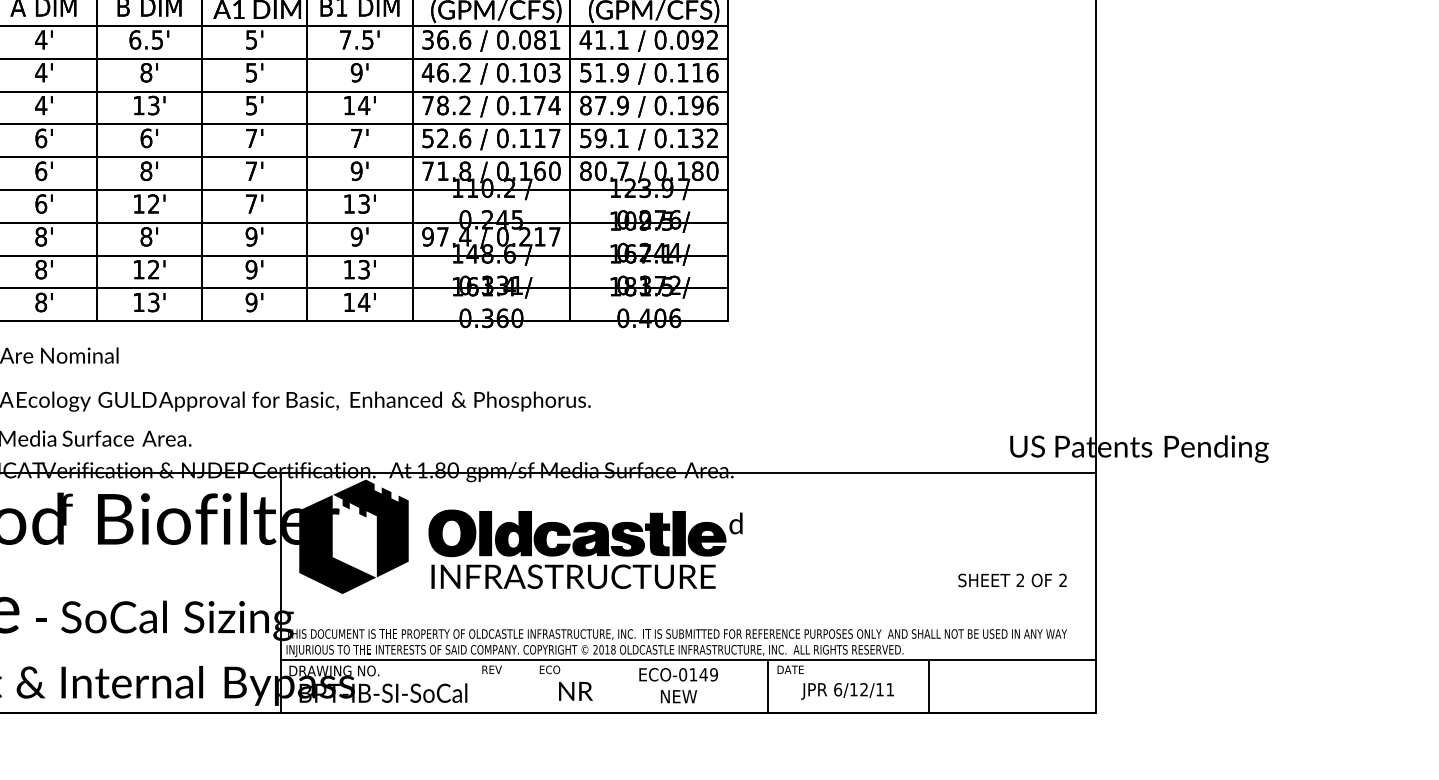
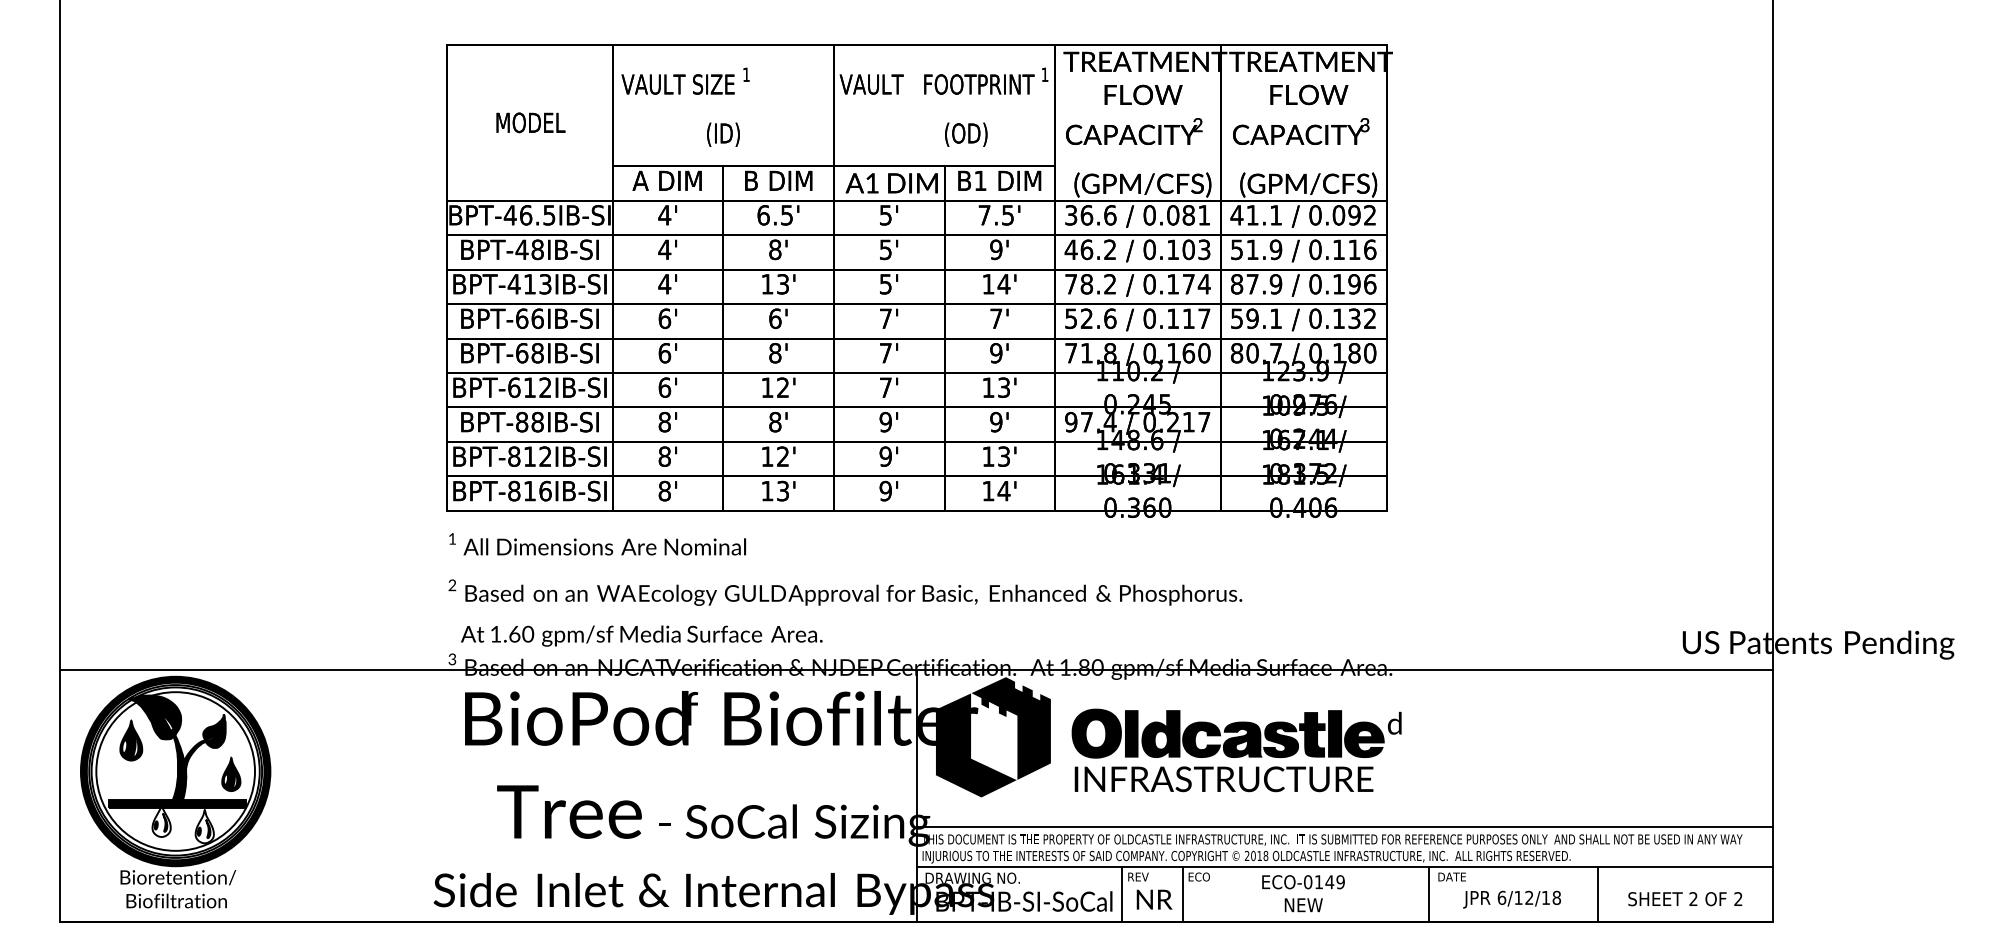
text: (1012, 580) -> (1685, 899), moved
line: (688, 621) -> (1344, 826), added
text: (678, 685) -> (1303, 893), moved
line: (476, 686) -> (1122, 894), added
line: (533, 686) -> (1182, 894), added
text: (889, 689) -> (1556, 897), 6/12/11 -> 6/12/18
text: (575, 691) -> (1154, 899), moved

